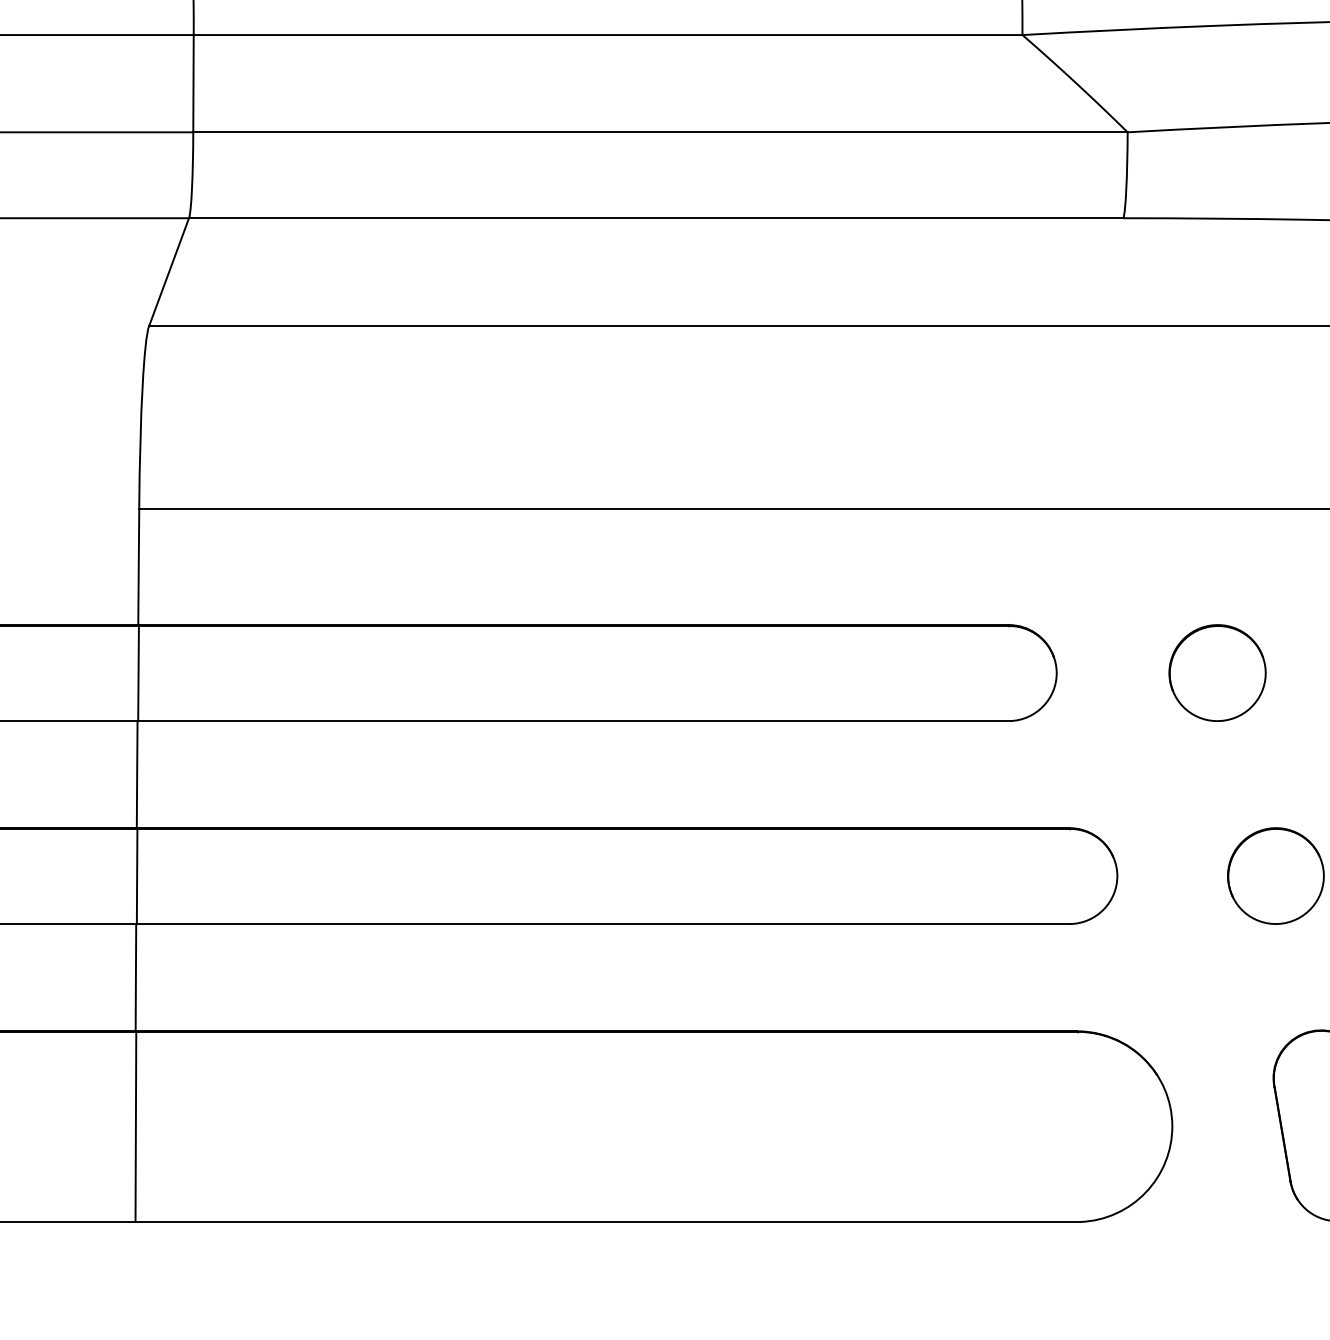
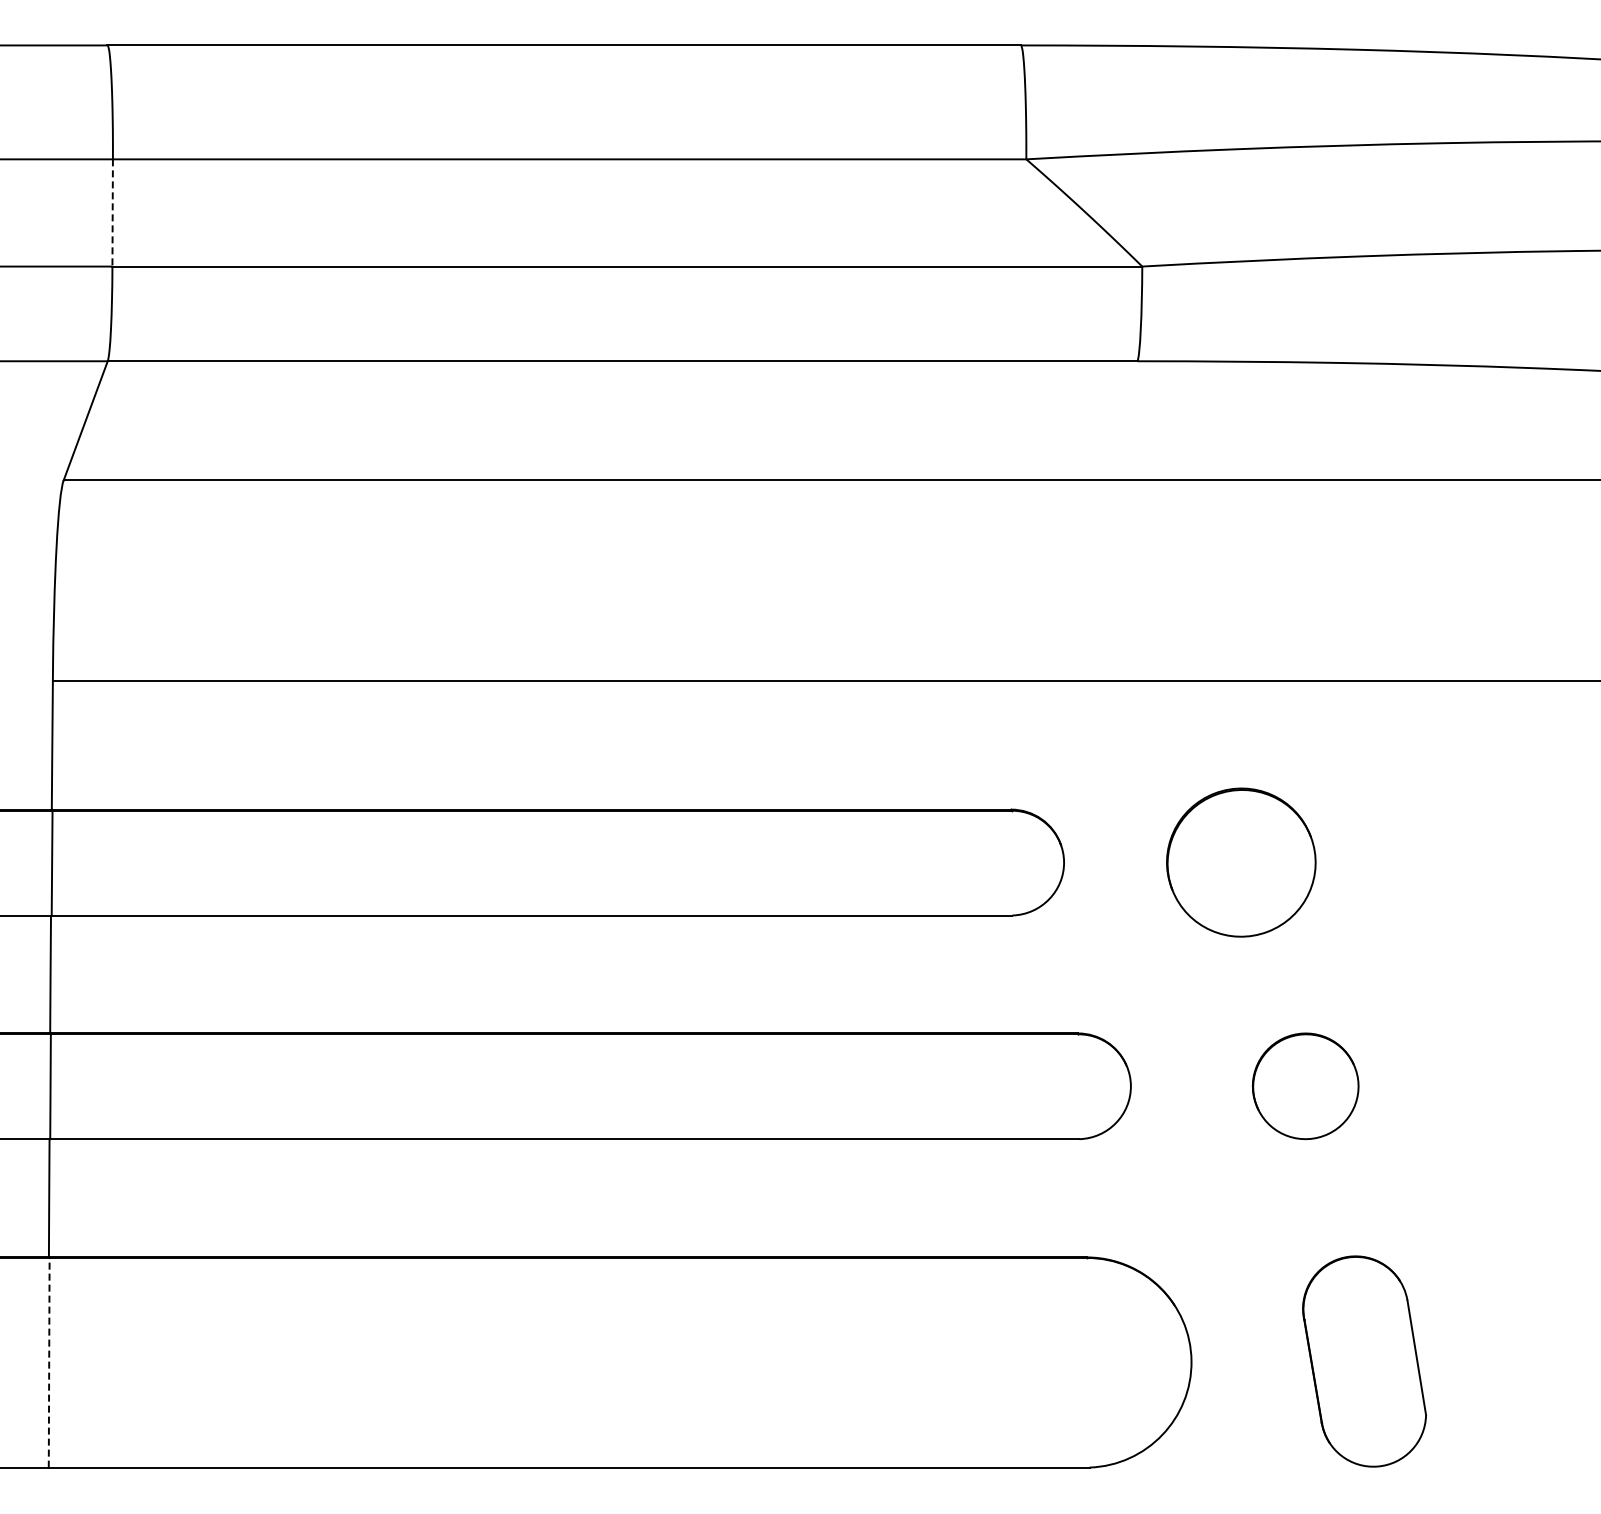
line: (193, 83) -> (112, 212), solid -> dashed
part: (1217, 673) -> (1241, 862), size x1.4
line: (136, 1126) -> (49, 1362), solid -> dashed

